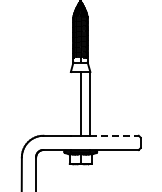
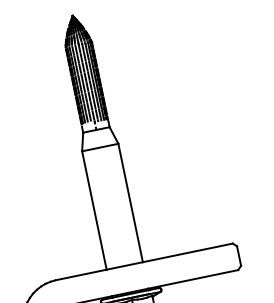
line: (80, 103) -> (93, 209), moved
line: (115, 135) -> (189, 252), dashed -> solid

